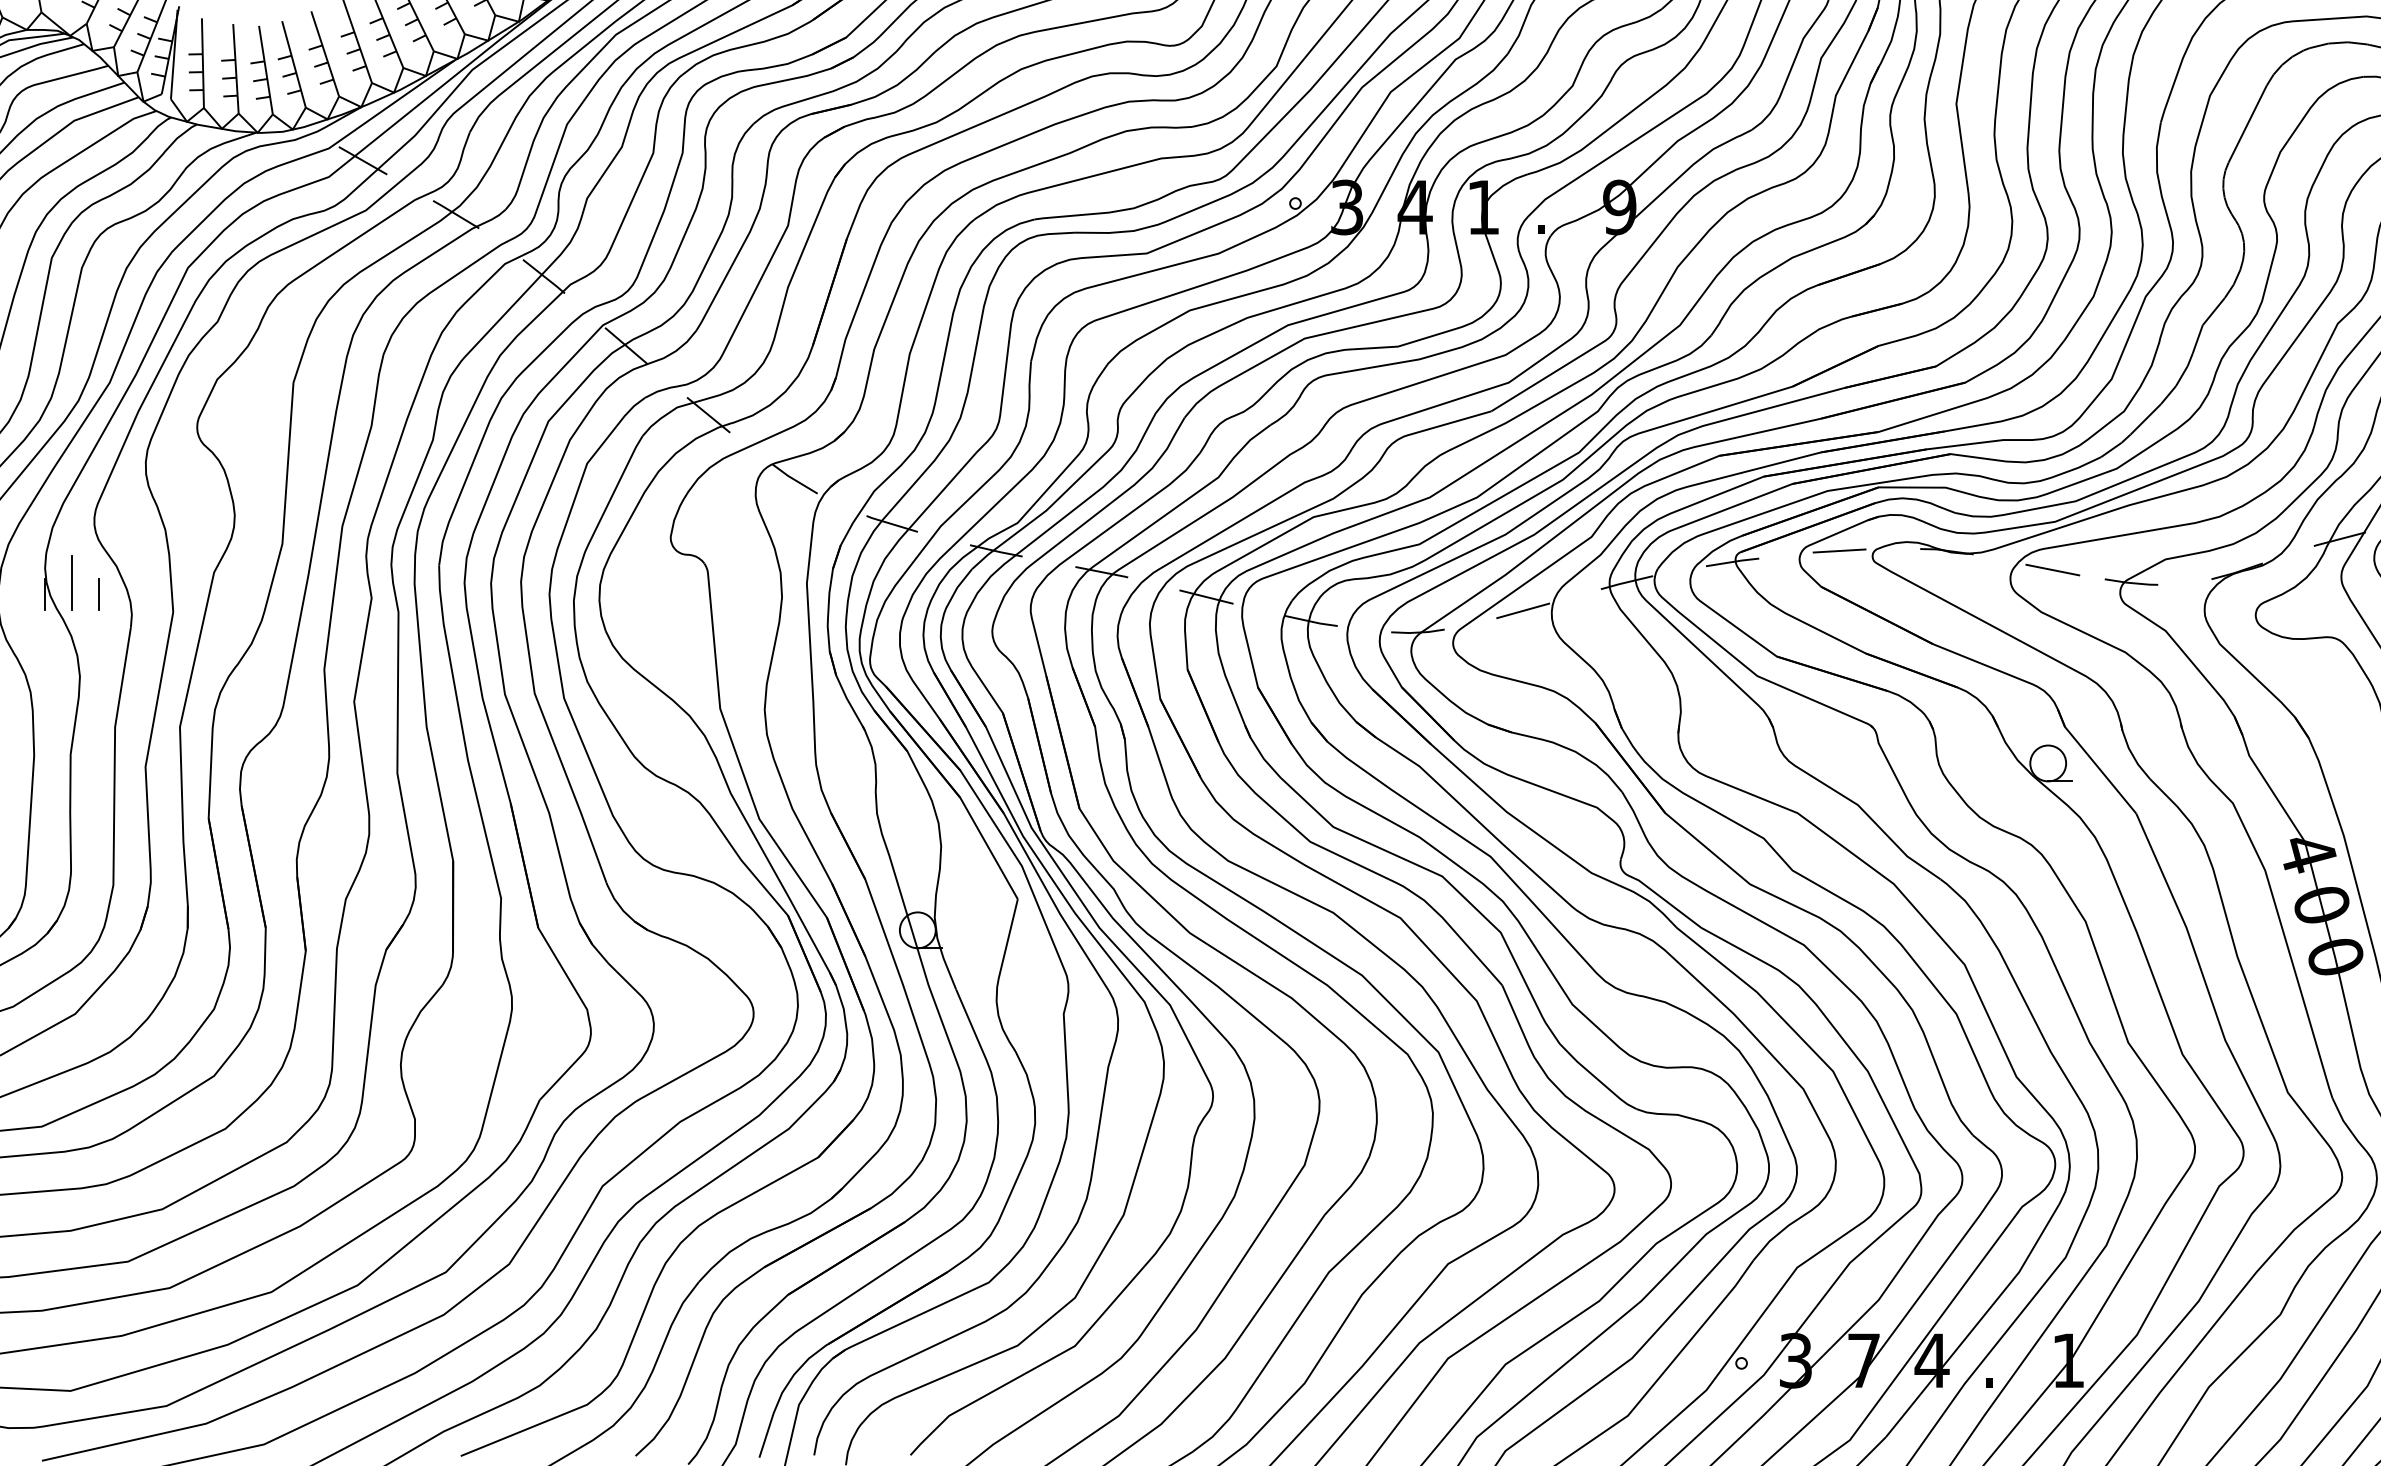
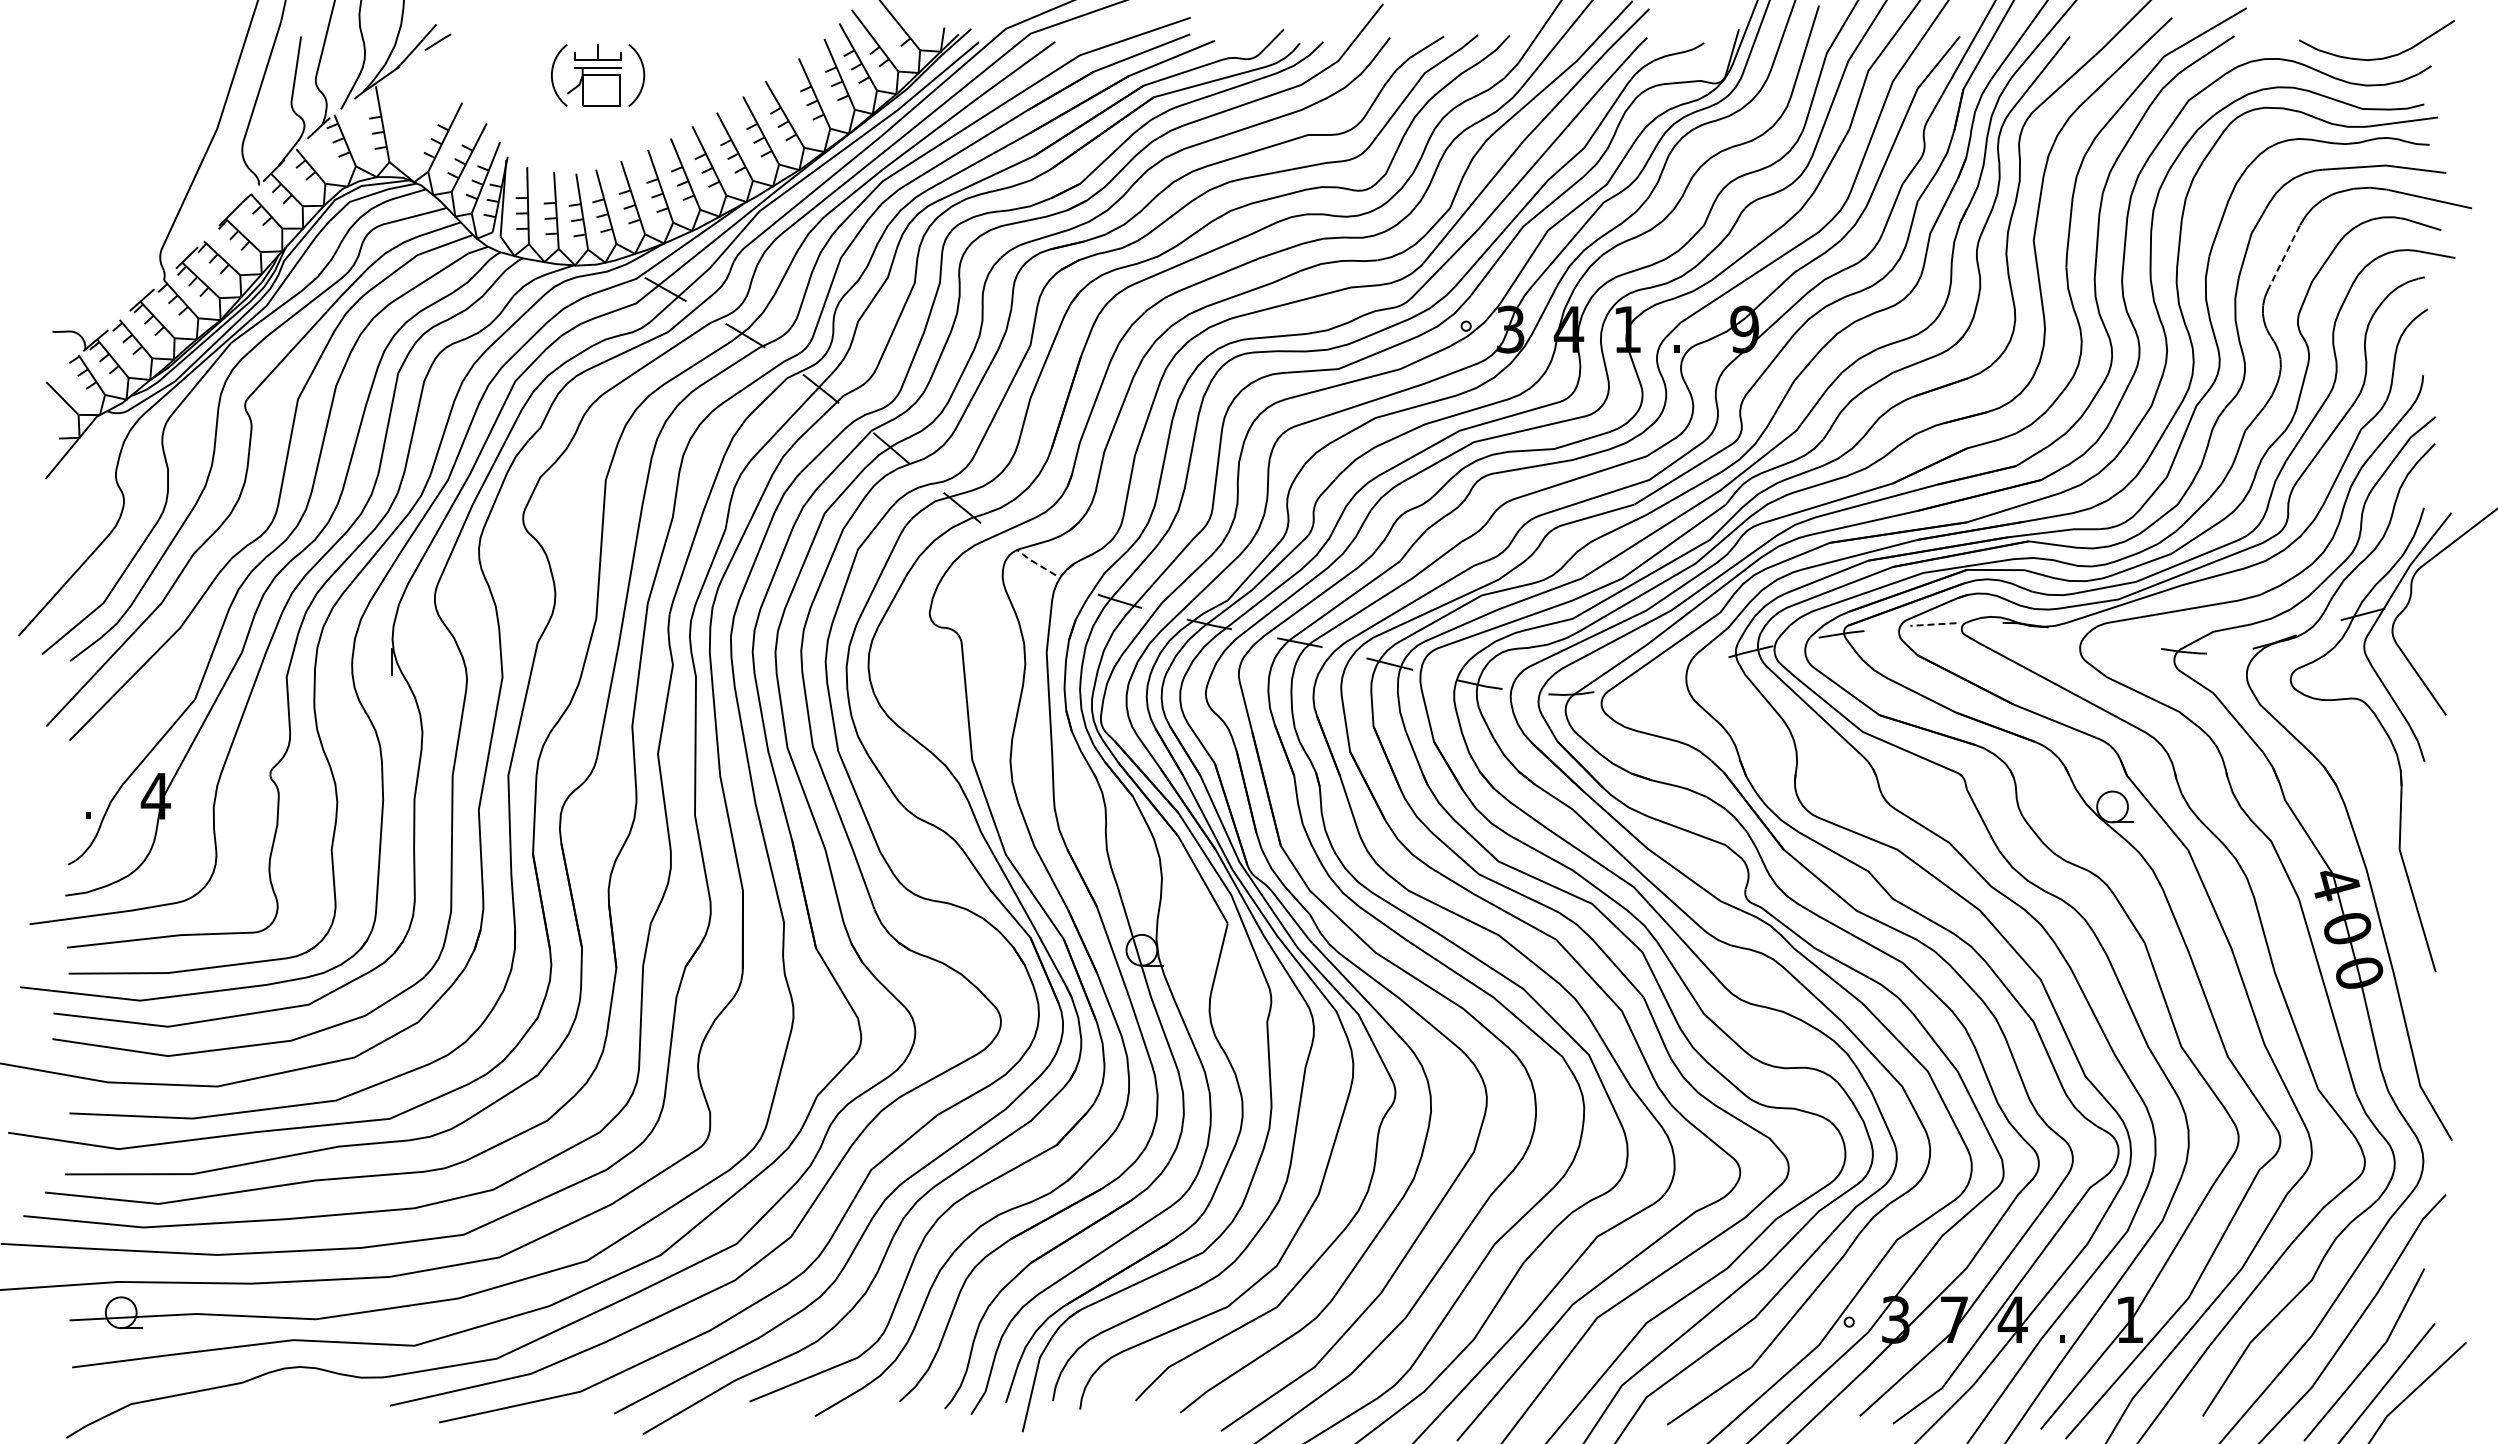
line: (2247, 124) -> (2283, 258), solid -> dashed
line: (793, 479) -> (1035, 563), solid -> dashed
line: (1838, 550) -> (1932, 624), solid -> dashed
line: (2052, 569) -> (2116, 640), removed
line: (71, 582) -> (415, 651), removed
line: (98, 594) -> (438, 661), removed
line: (1522, 610) -> (1661, 675), removed

